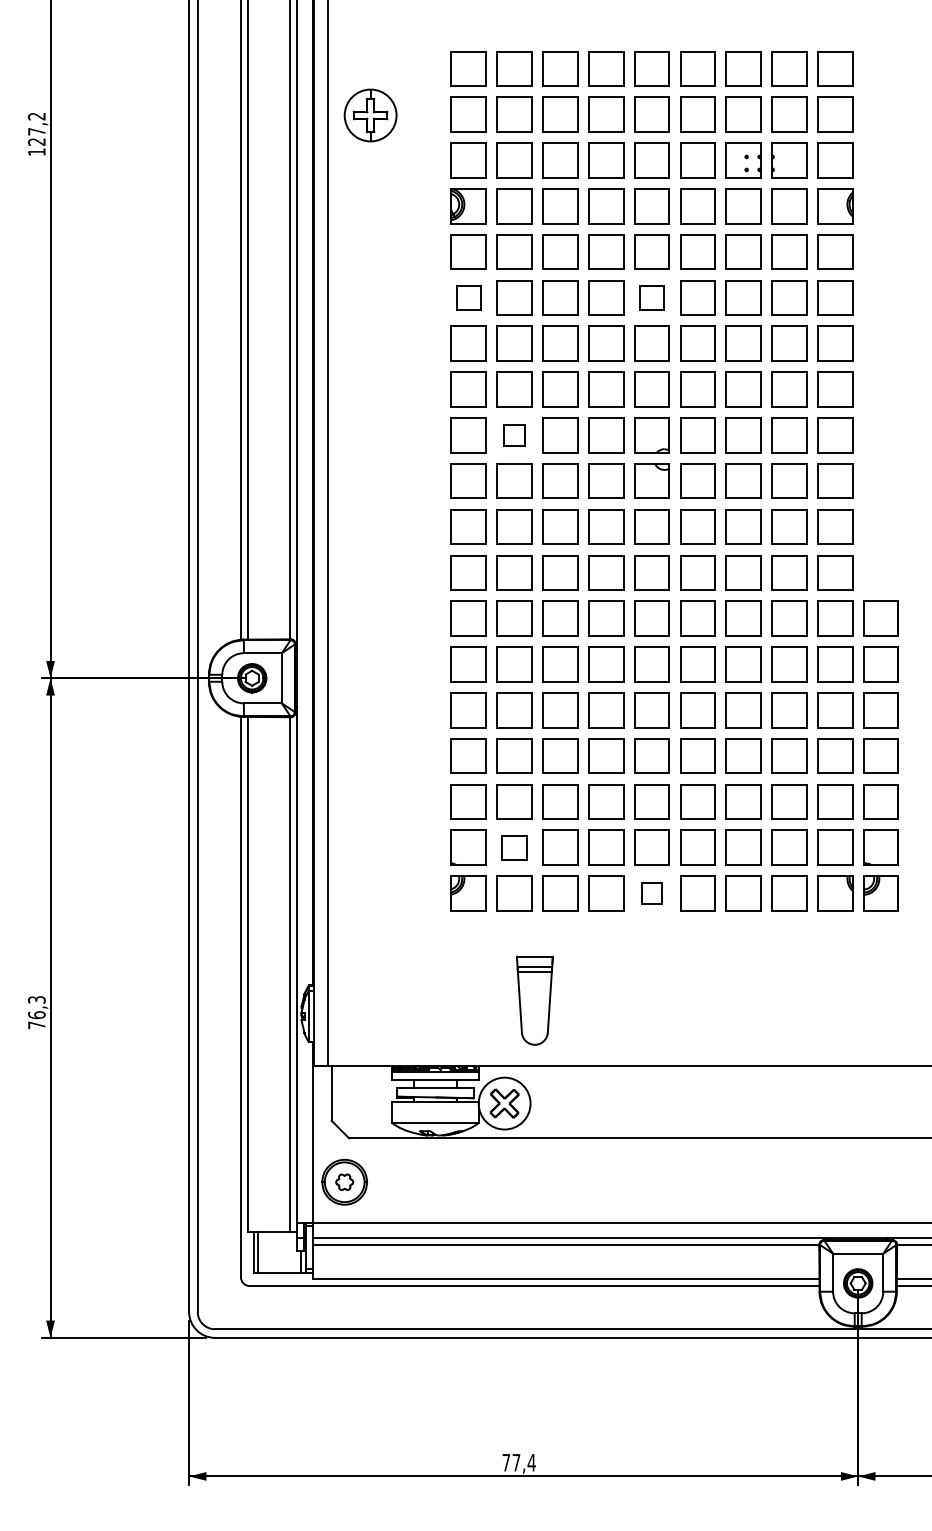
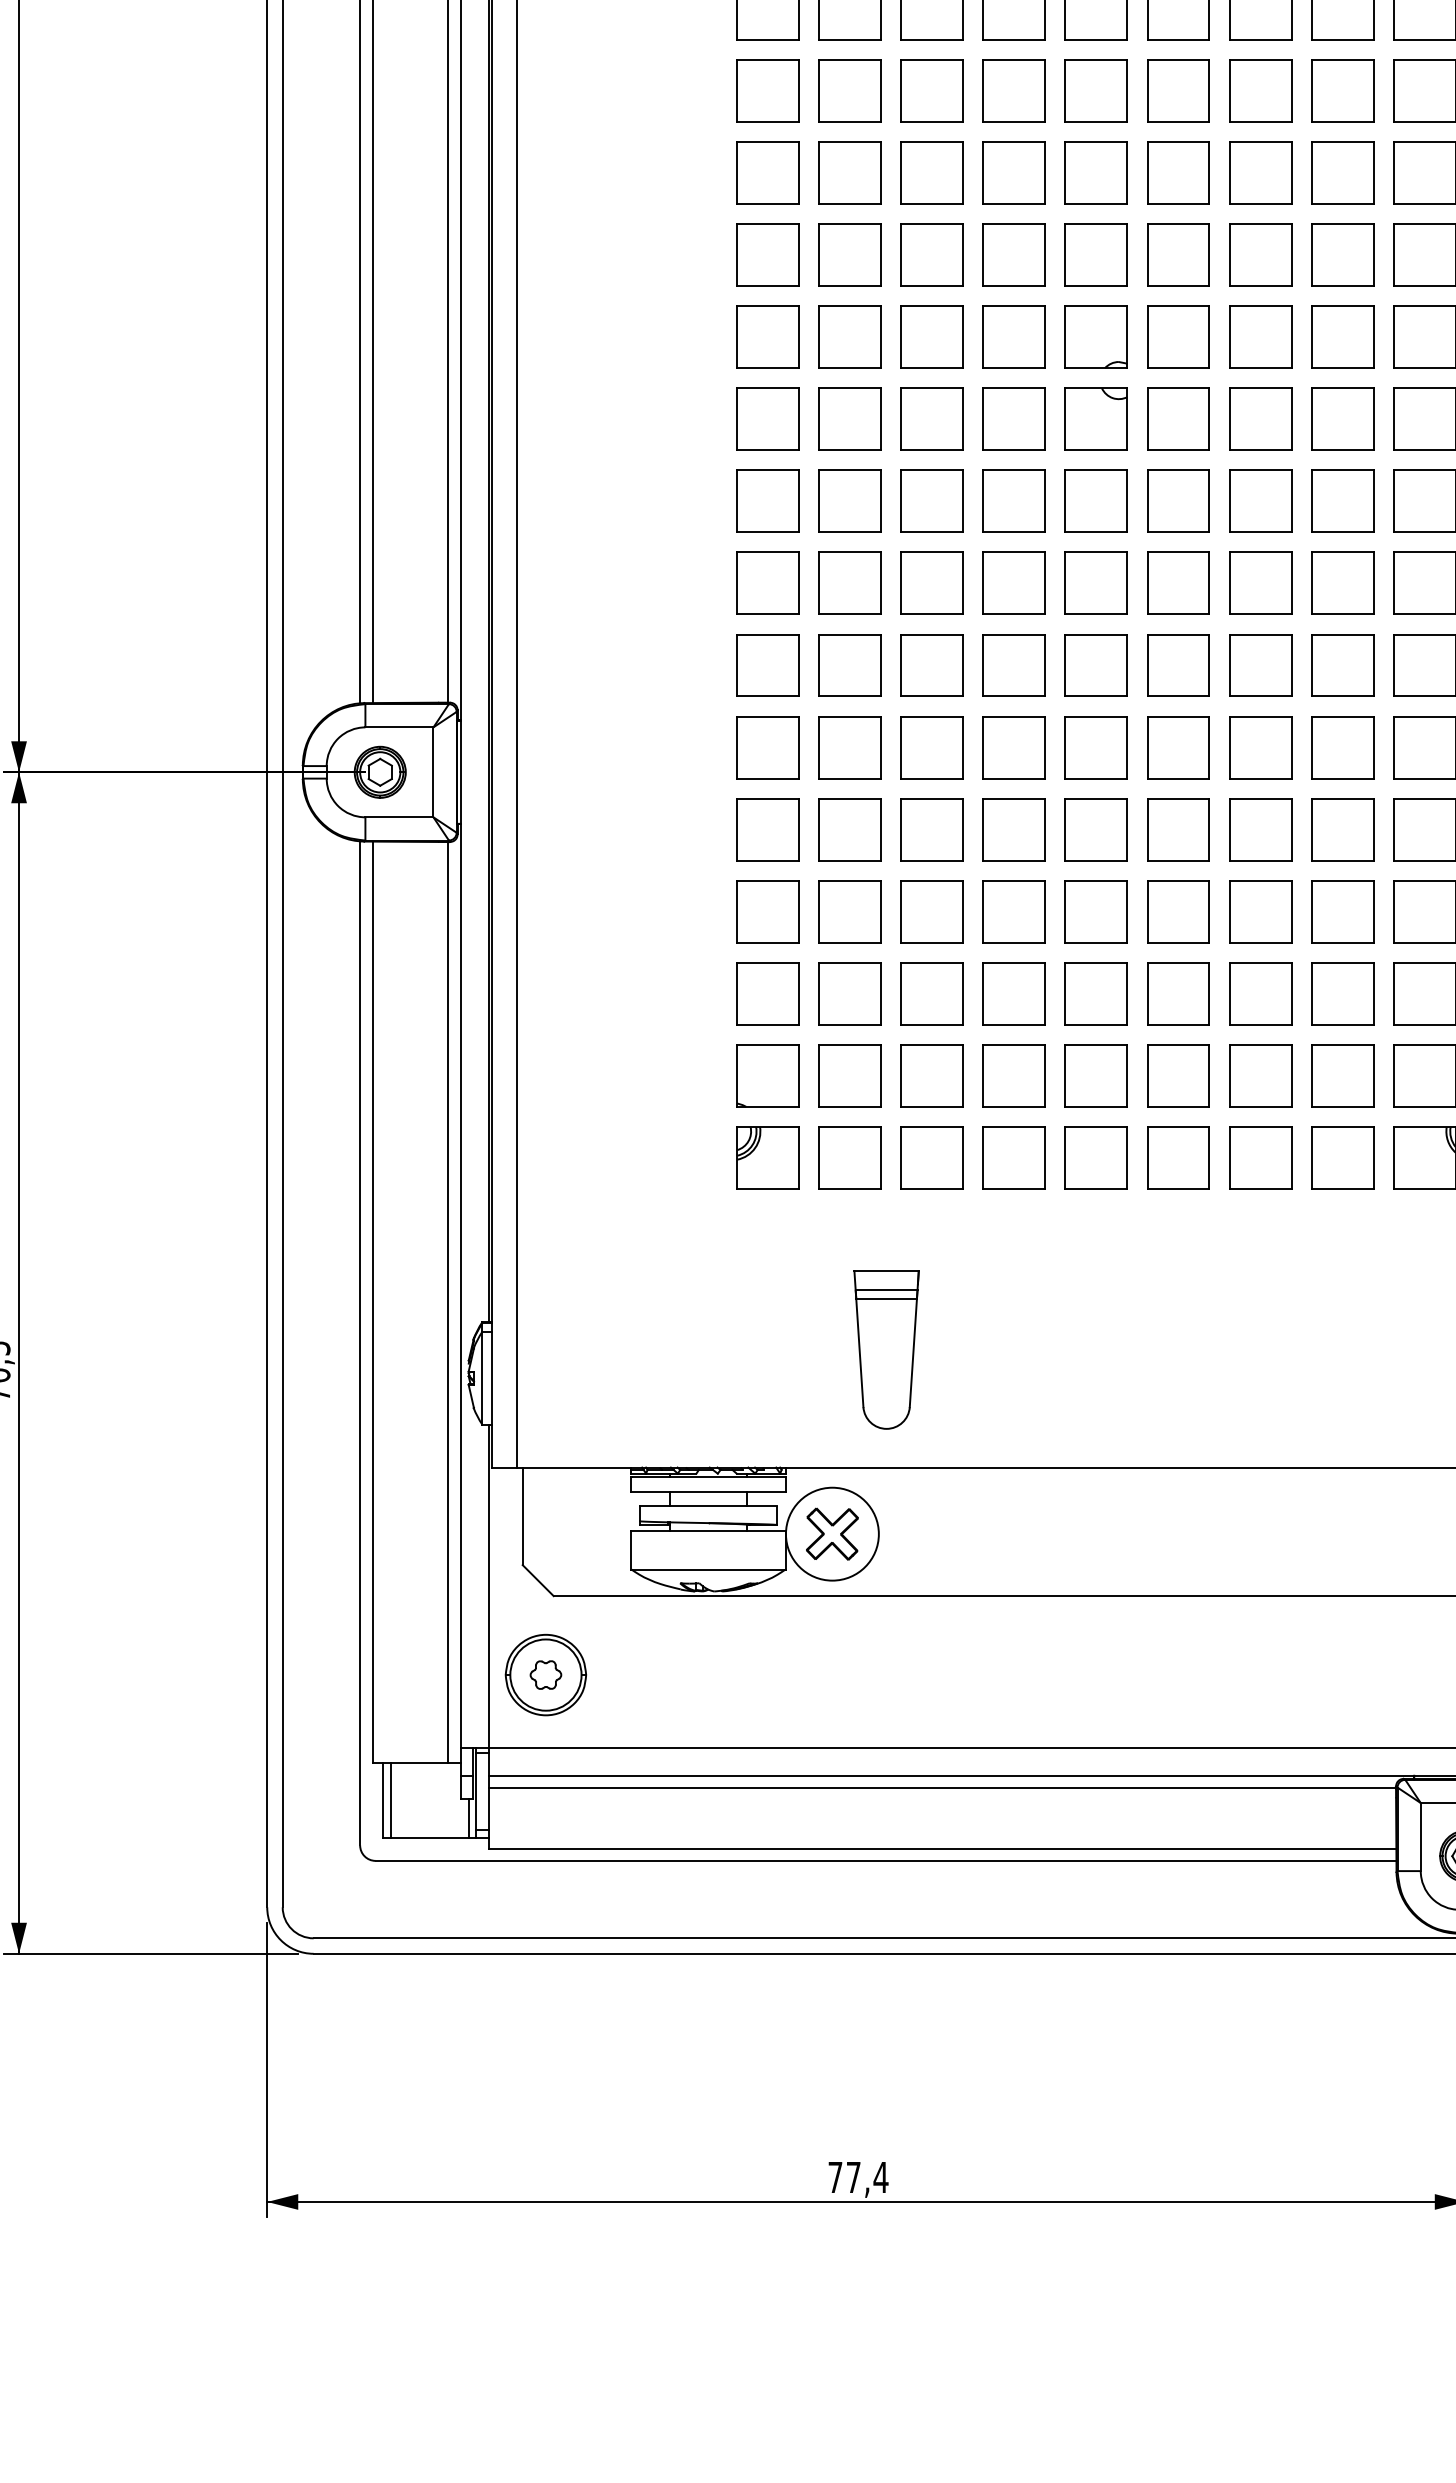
part: (468, 297) -> (767, 90), size x1.43
part: (651, 297) -> (1095, 90), size x1.43
part: (514, 435) -> (850, 337), size x1.67
part: (514, 847) -> (850, 1075), size x1.43
part: (651, 893) -> (1095, 1157), size x1.67

